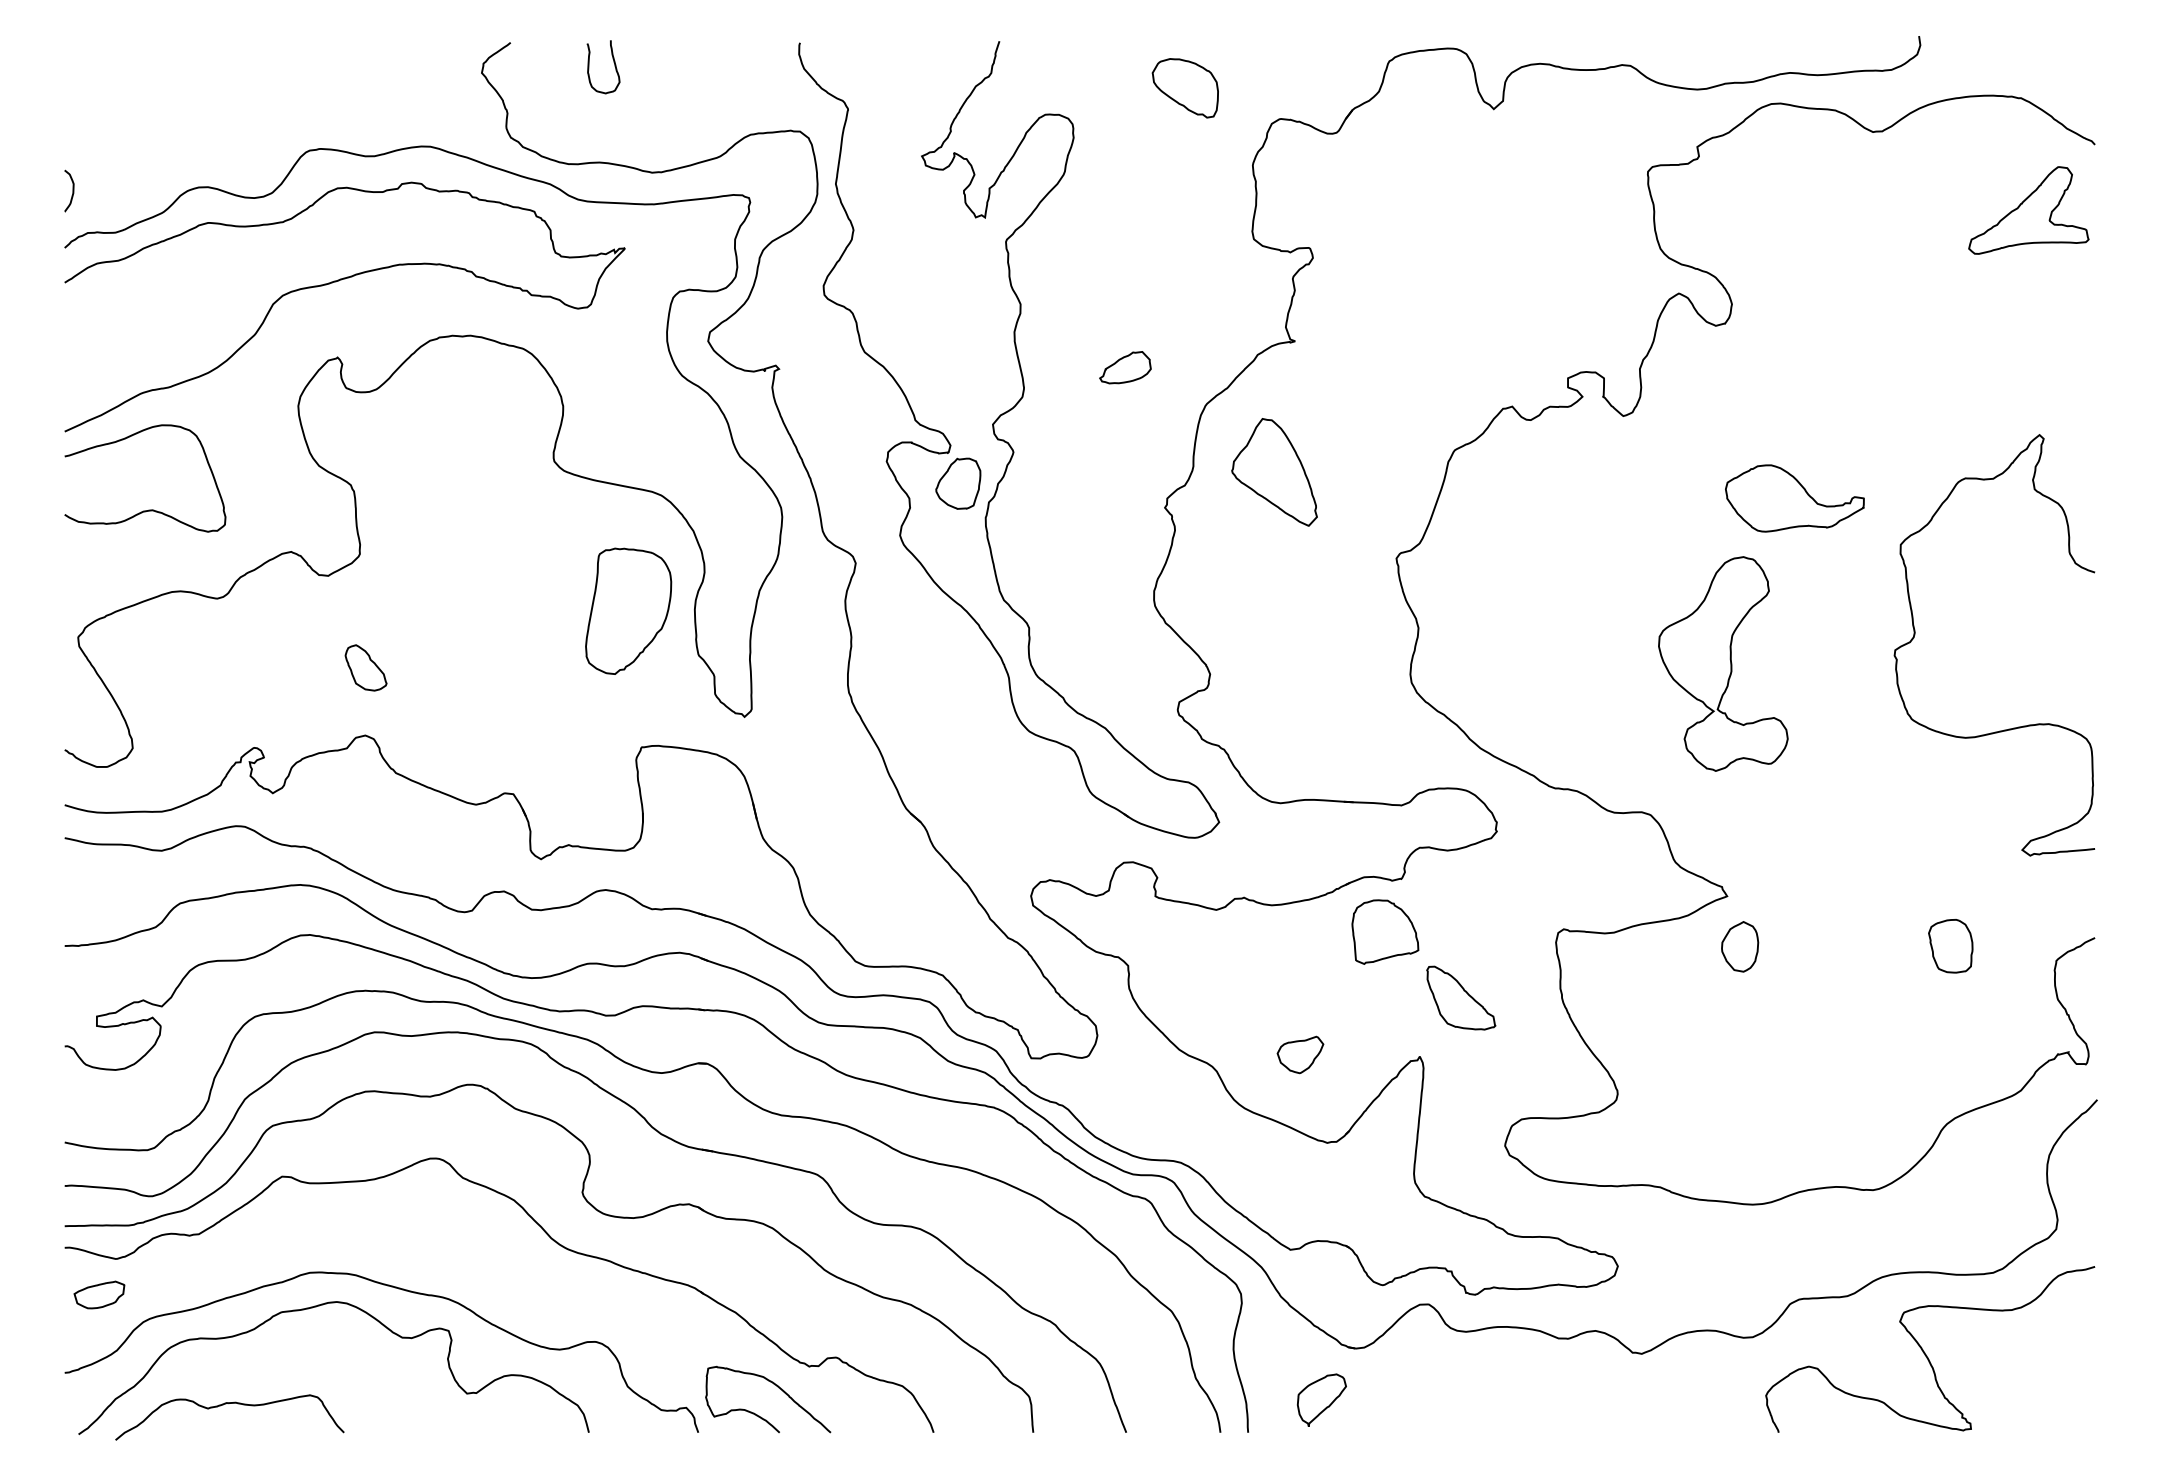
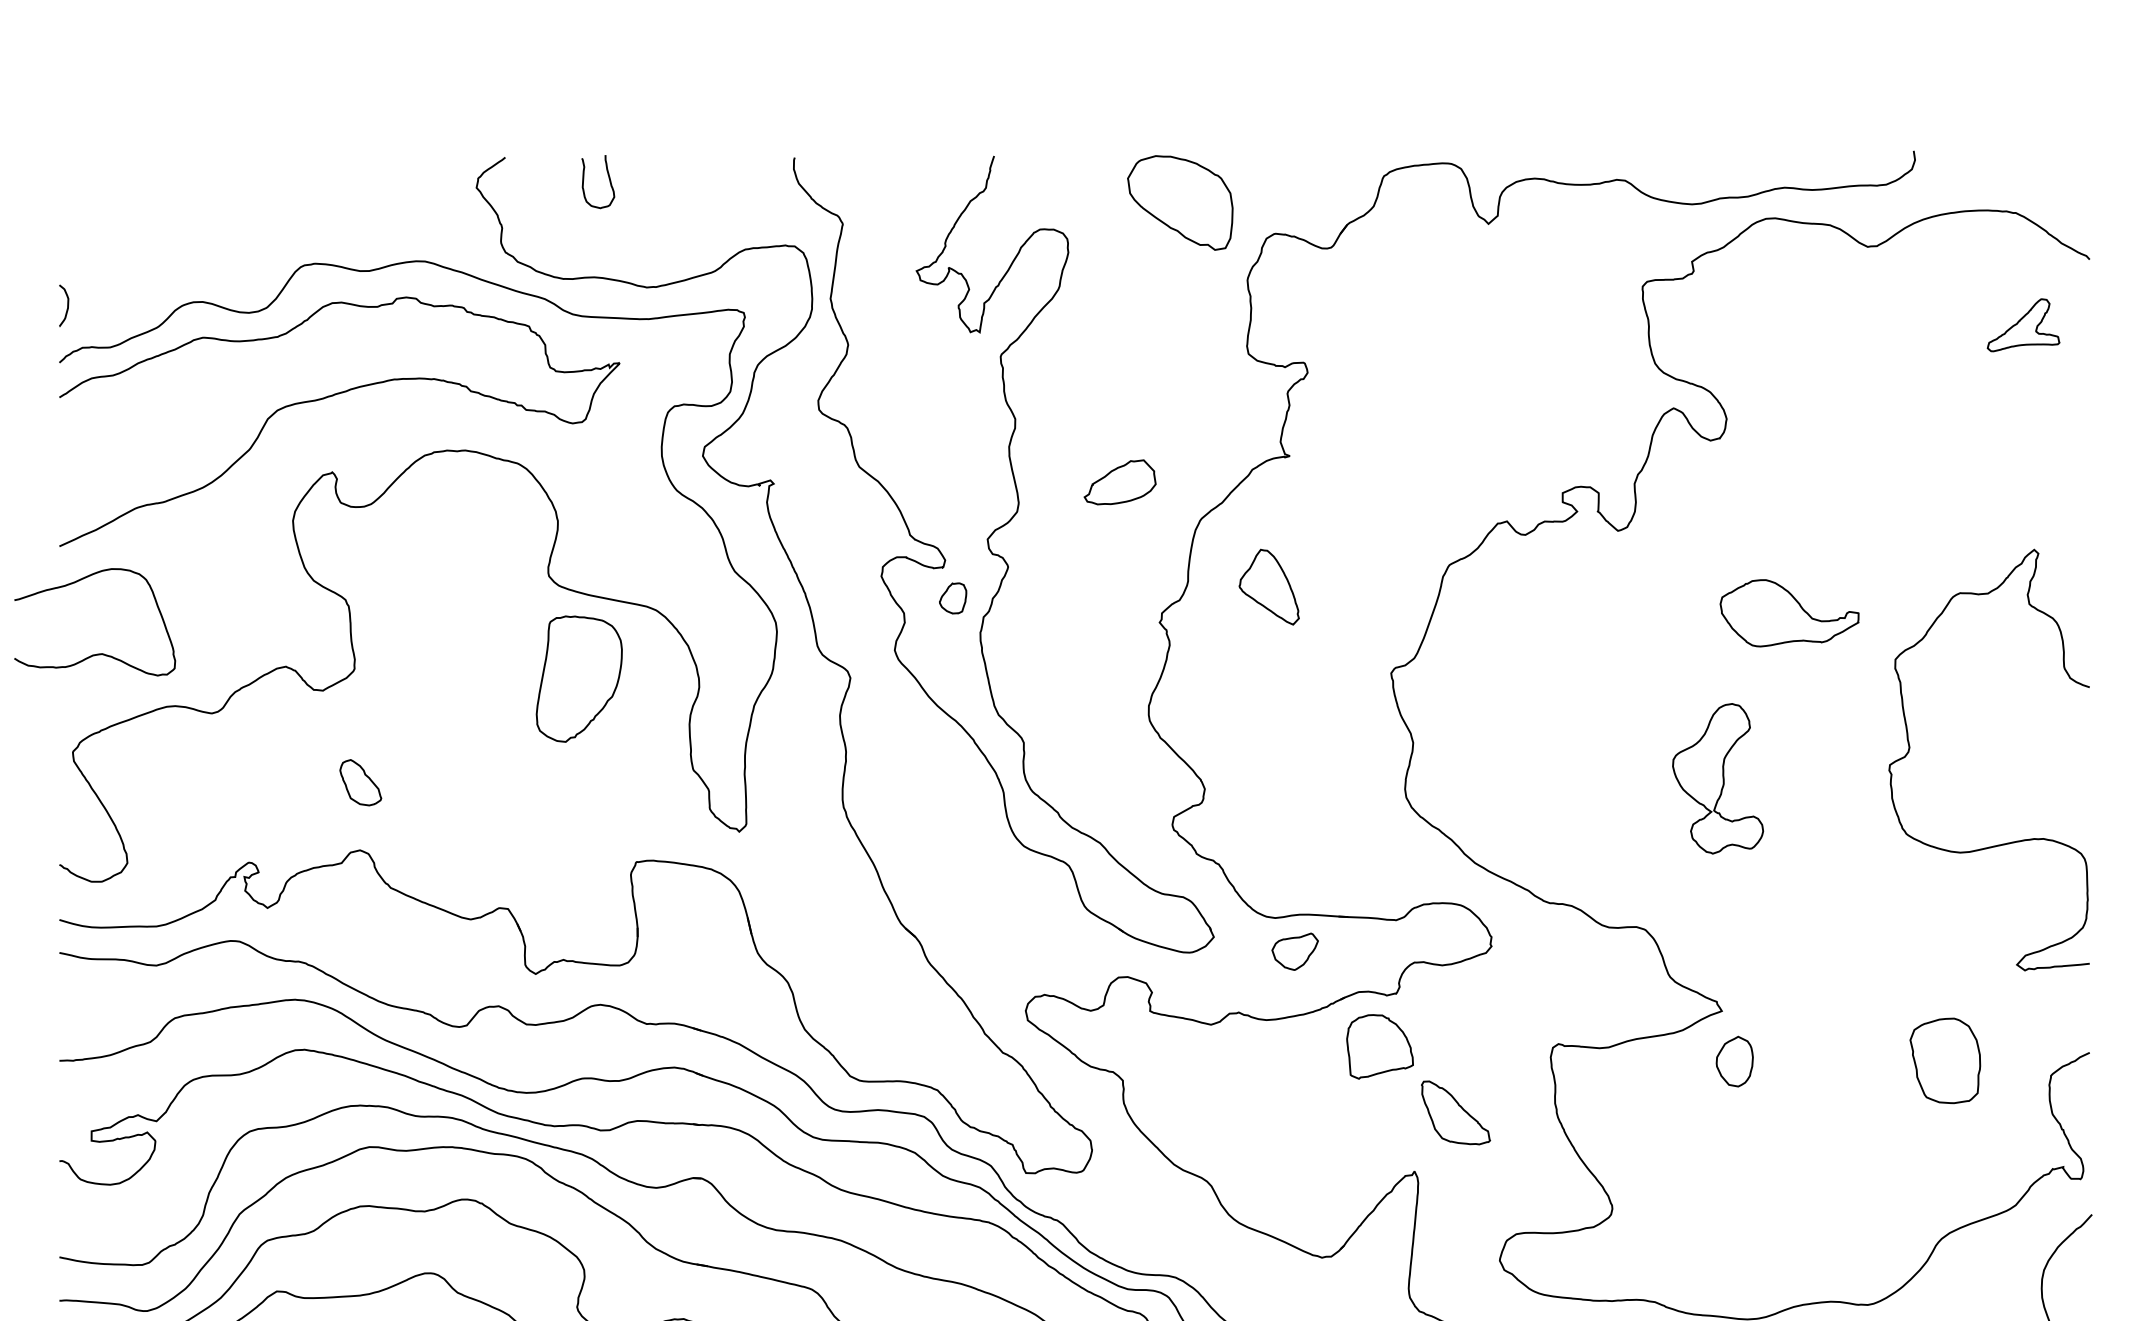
part: (1184, 88) -> (1179, 203), size x1.6
part: (2028, 210) -> (2023, 325), size x0.6
part: (1125, 367) -> (1120, 482), size x1.4
part: (1274, 472) -> (1269, 587), size x0.7
part: (958, 483) -> (953, 598), size x0.6
curve: (148, 509) -> (98, 653), moved
part: (628, 610) -> (579, 678), moved
part: (1723, 663) -> (1718, 778), size x0.7
part: (1950, 946) -> (1945, 1061), size x1.6
part: (1300, 1054) -> (1295, 951), moved

